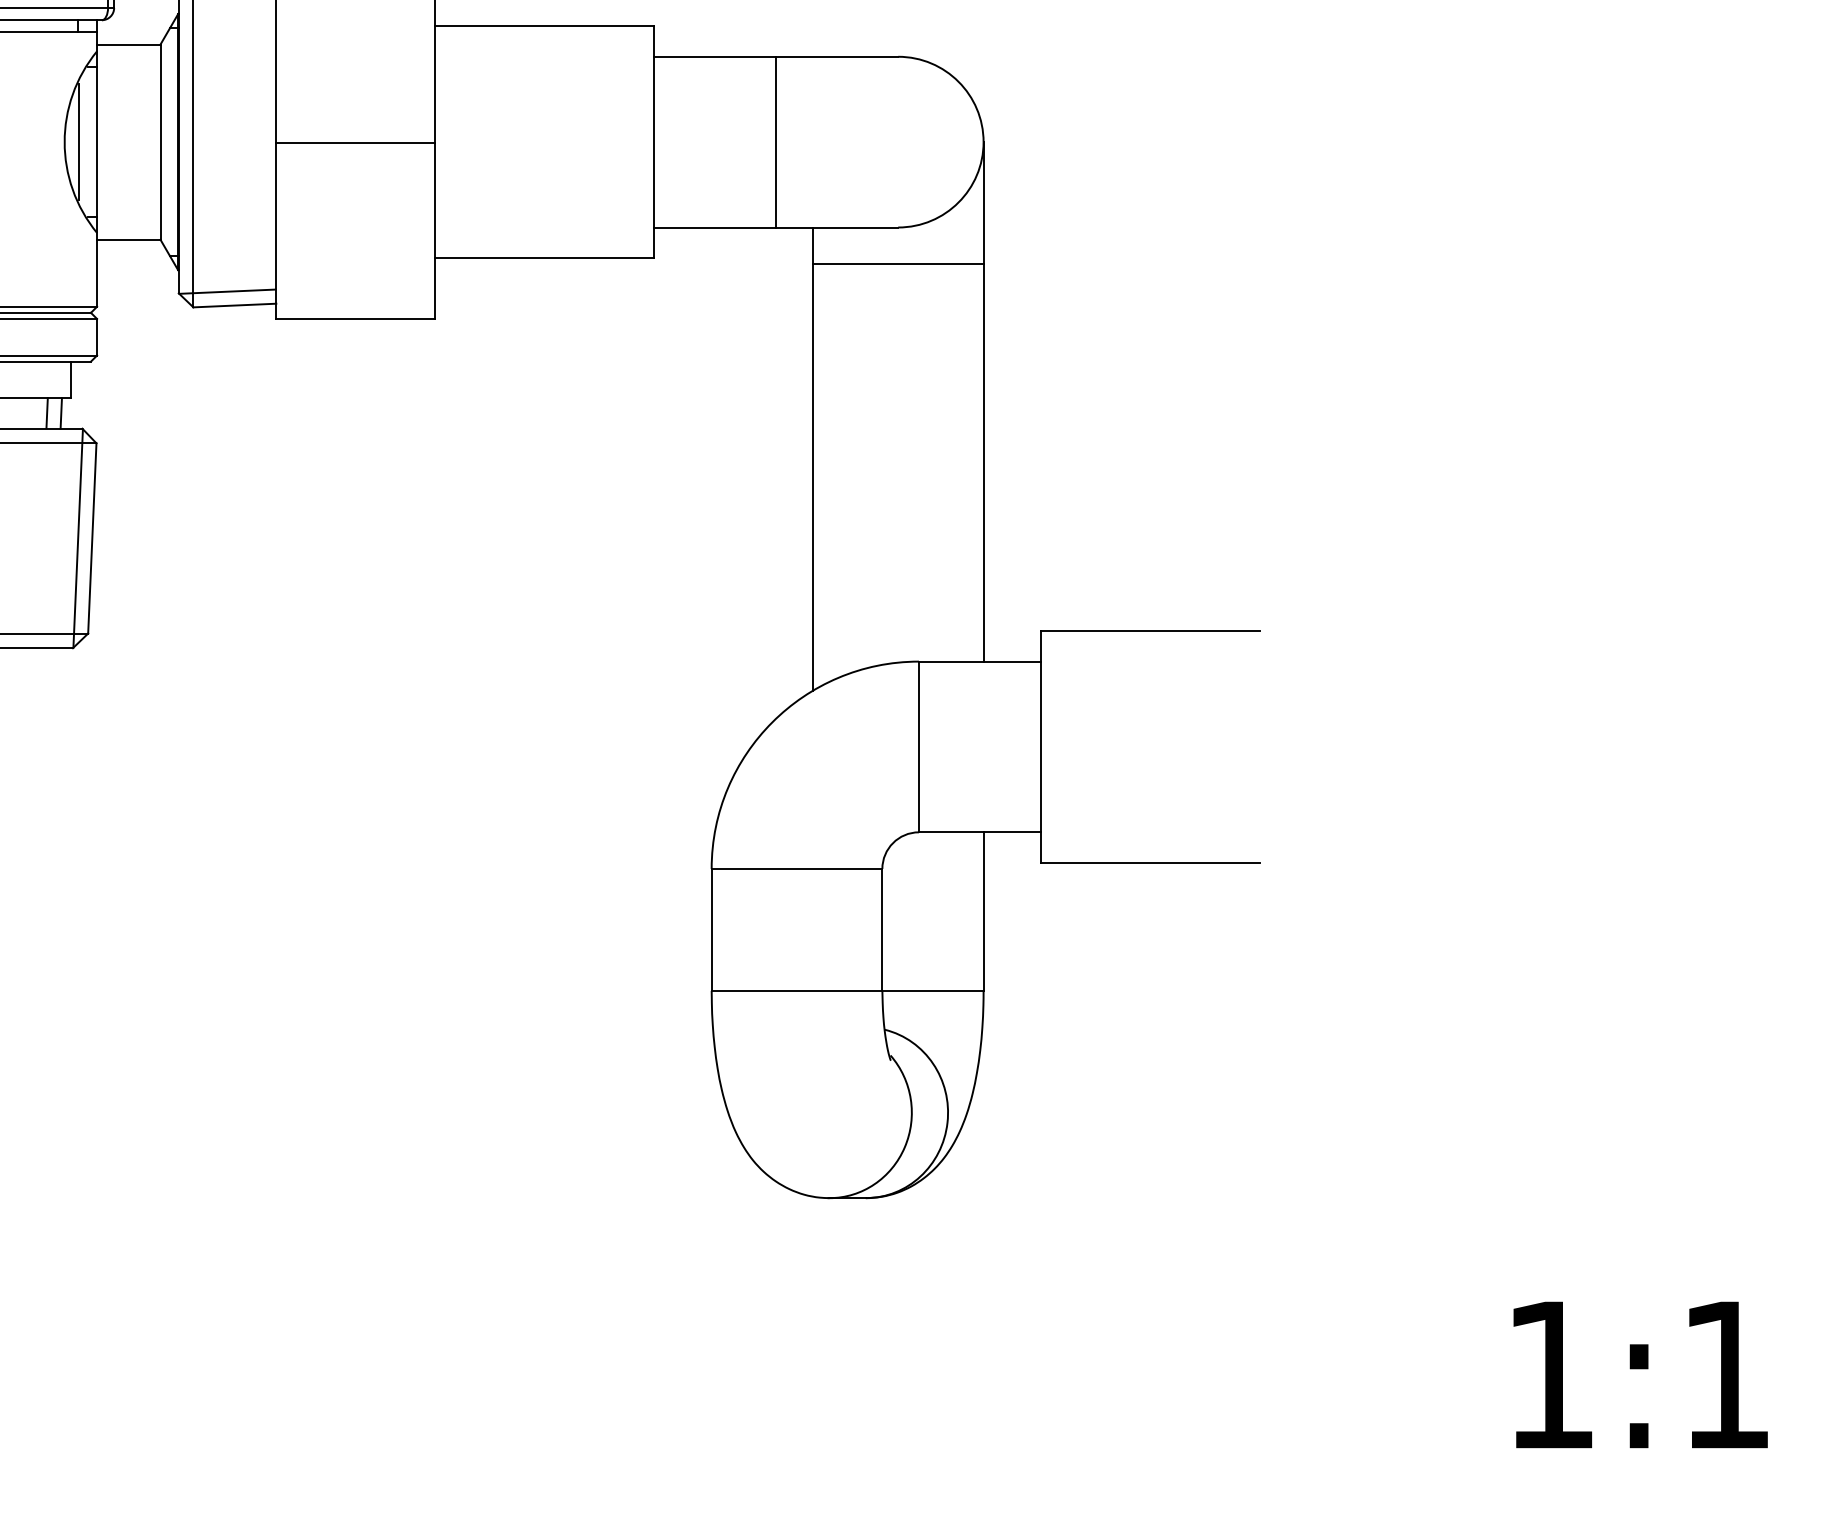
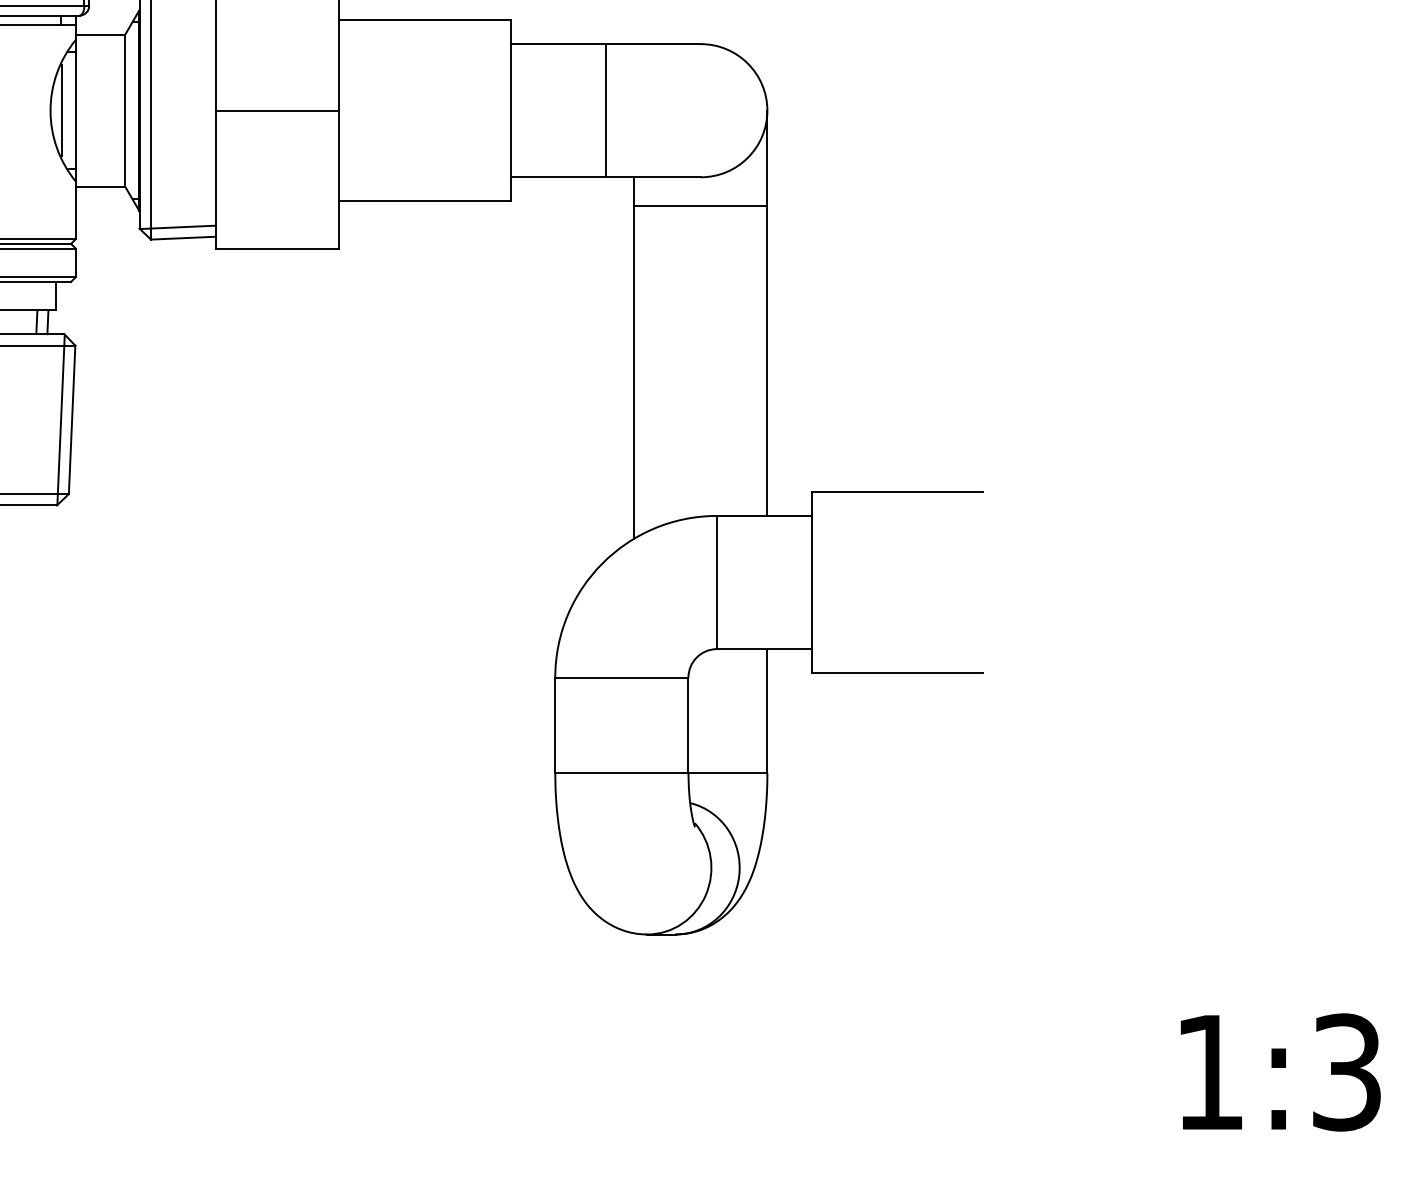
text: (1726, 1374) -> (1346, 1072), 1:1 -> 1:3

